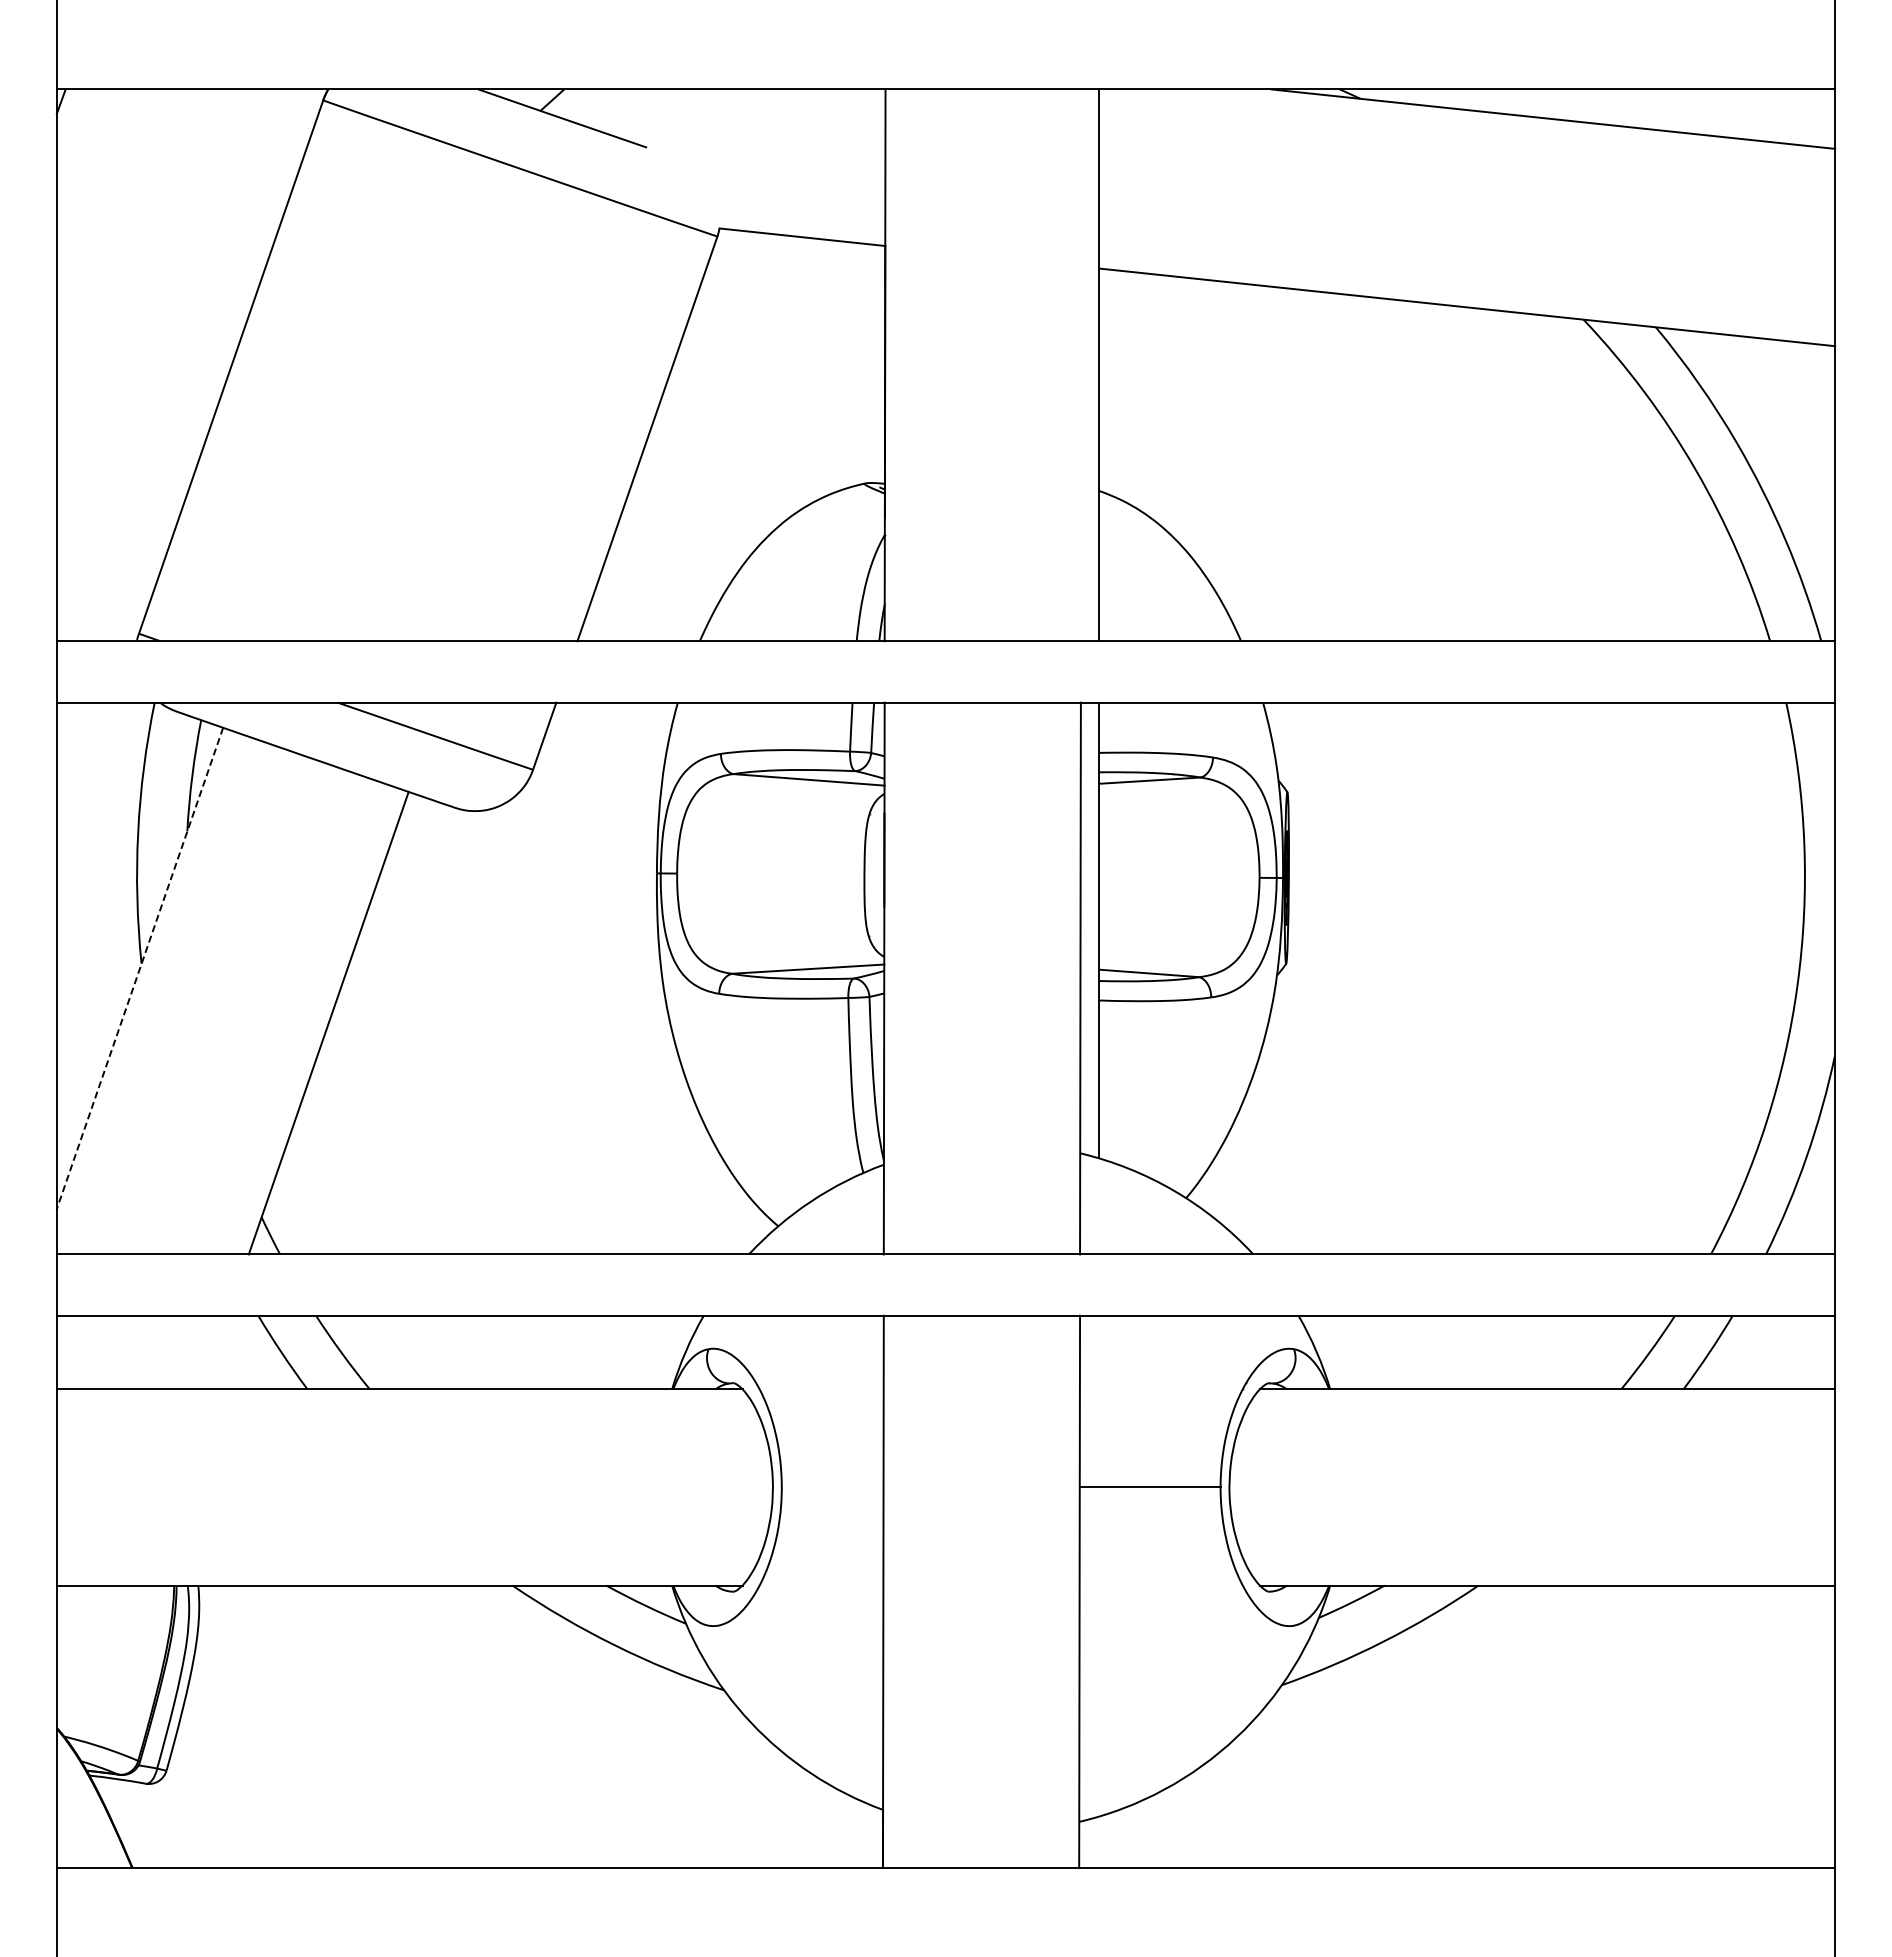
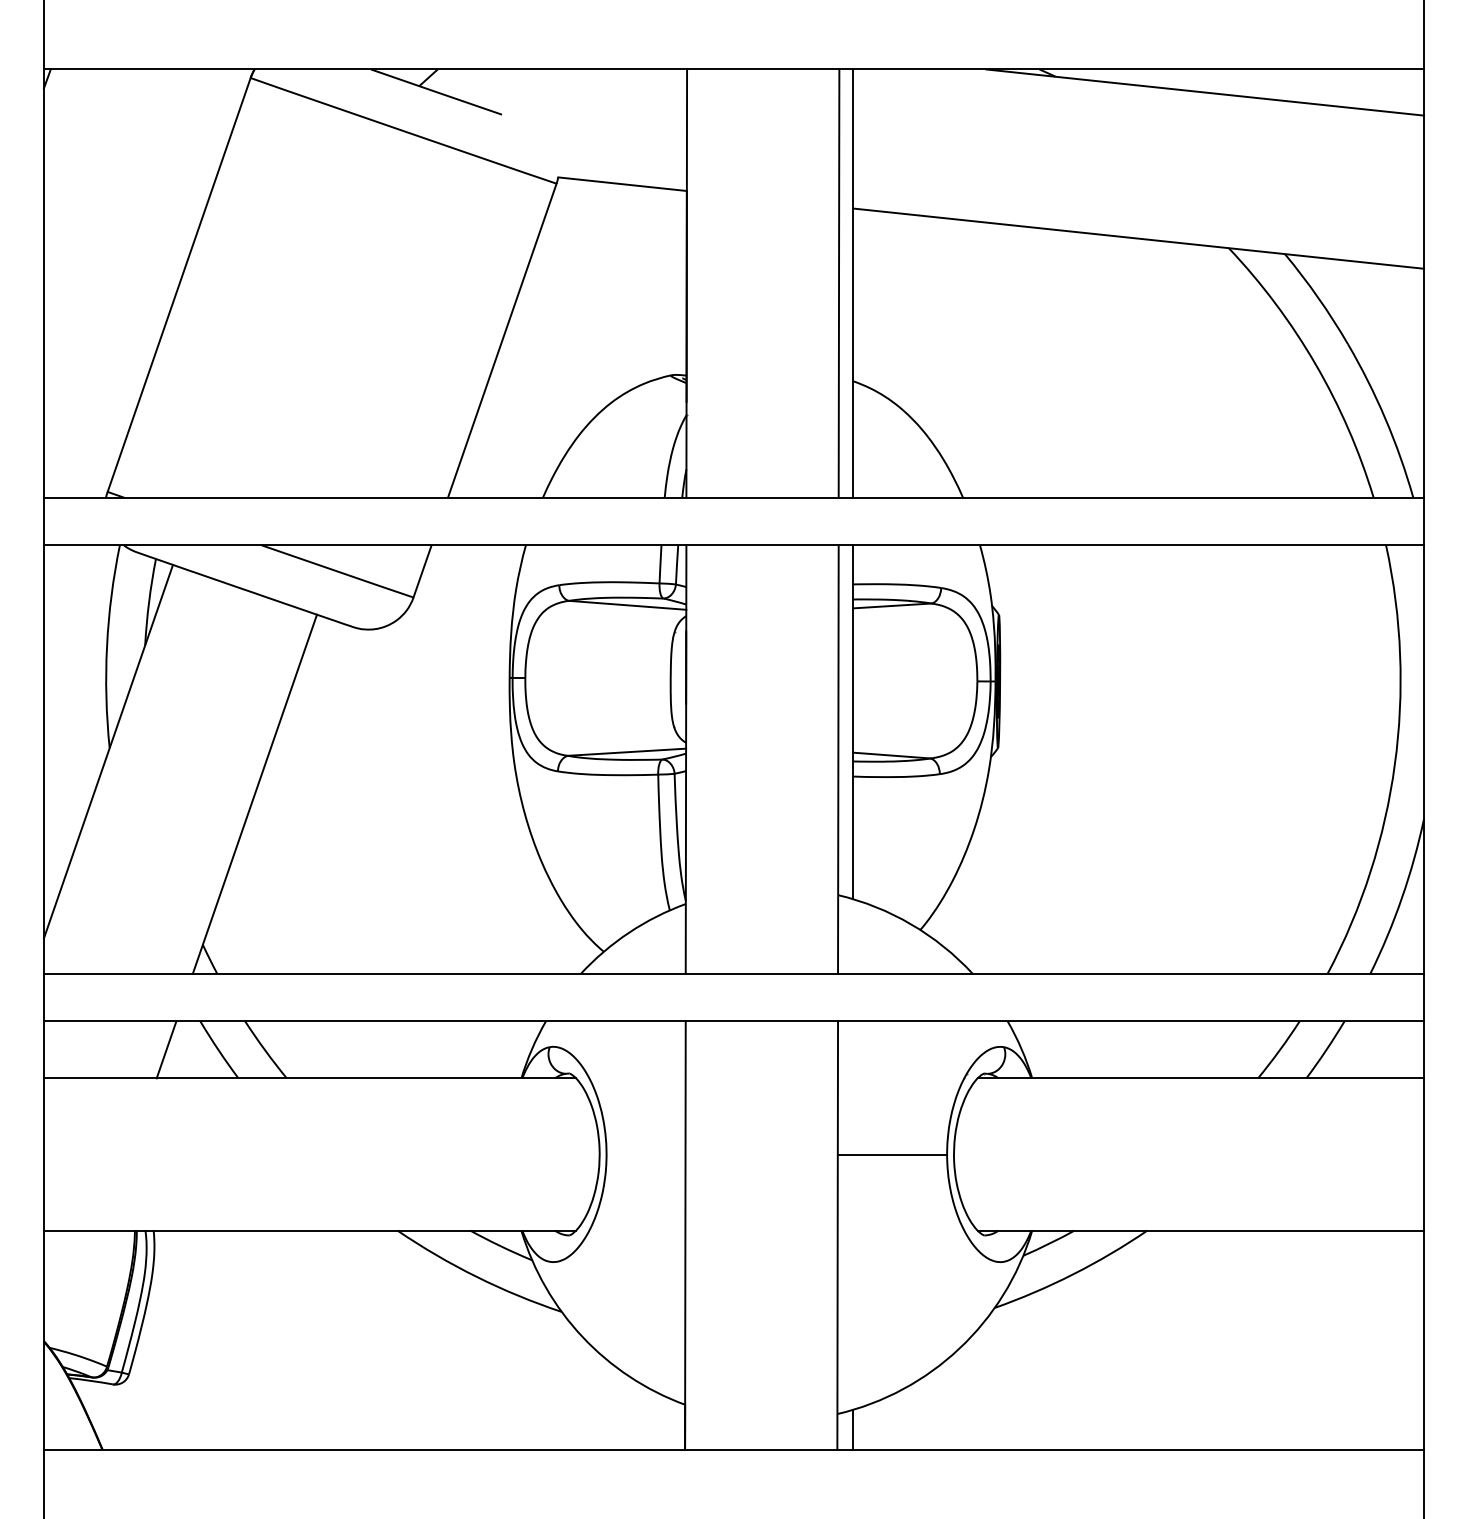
line: (1080, 365) -> (838, 283), added
line: (140, 968) -> (108, 751), dashed -> solid
line: (214, 1352) -> (166, 1049), added
line: (1099, 1841) -> (853, 1429), added

